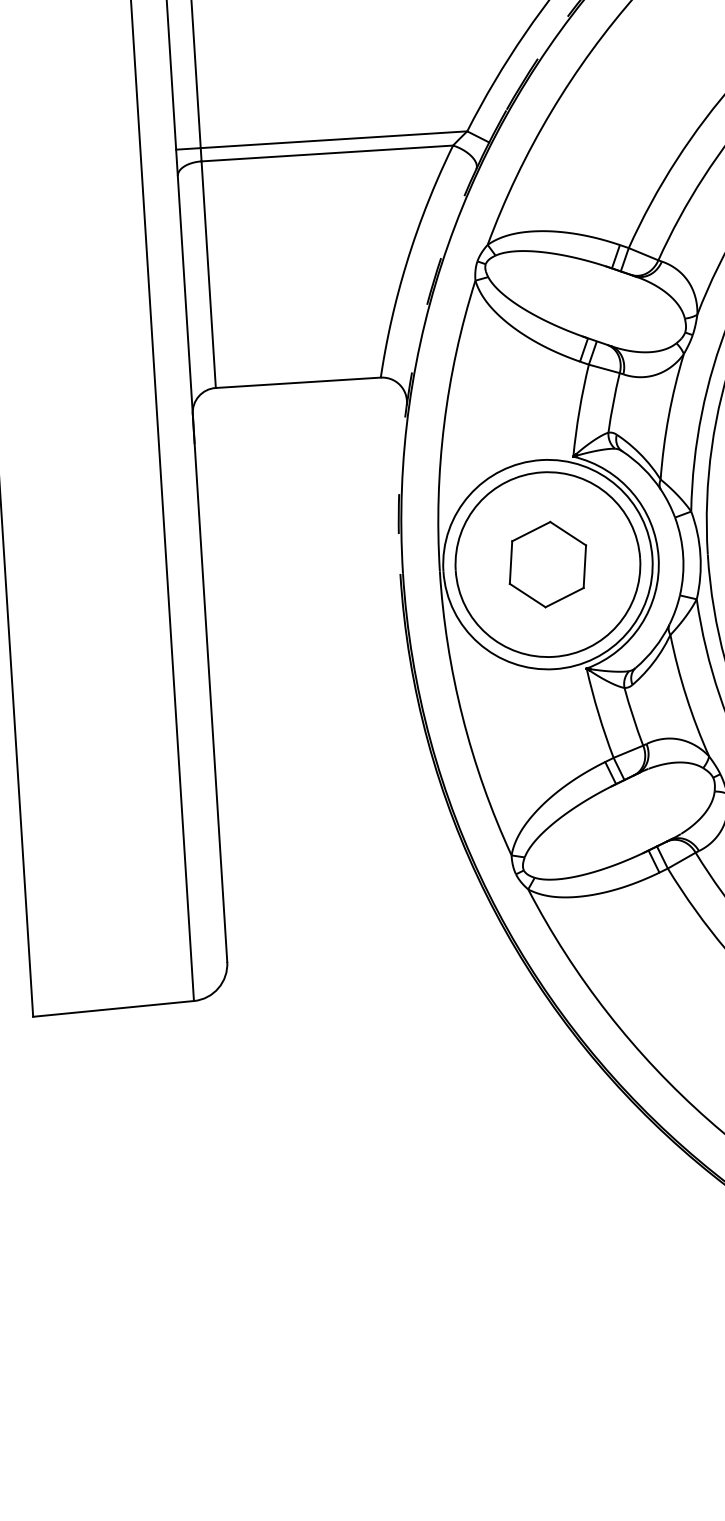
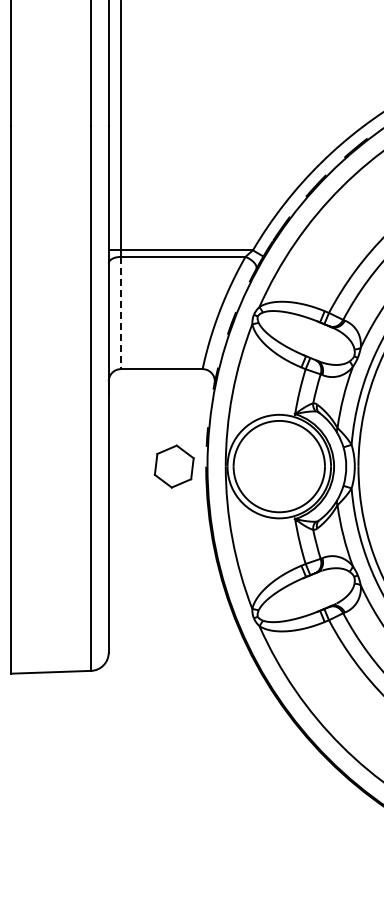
line: (207, 275) -> (120, 313), solid -> dashed
part: (546, 564) -> (173, 466), moved

